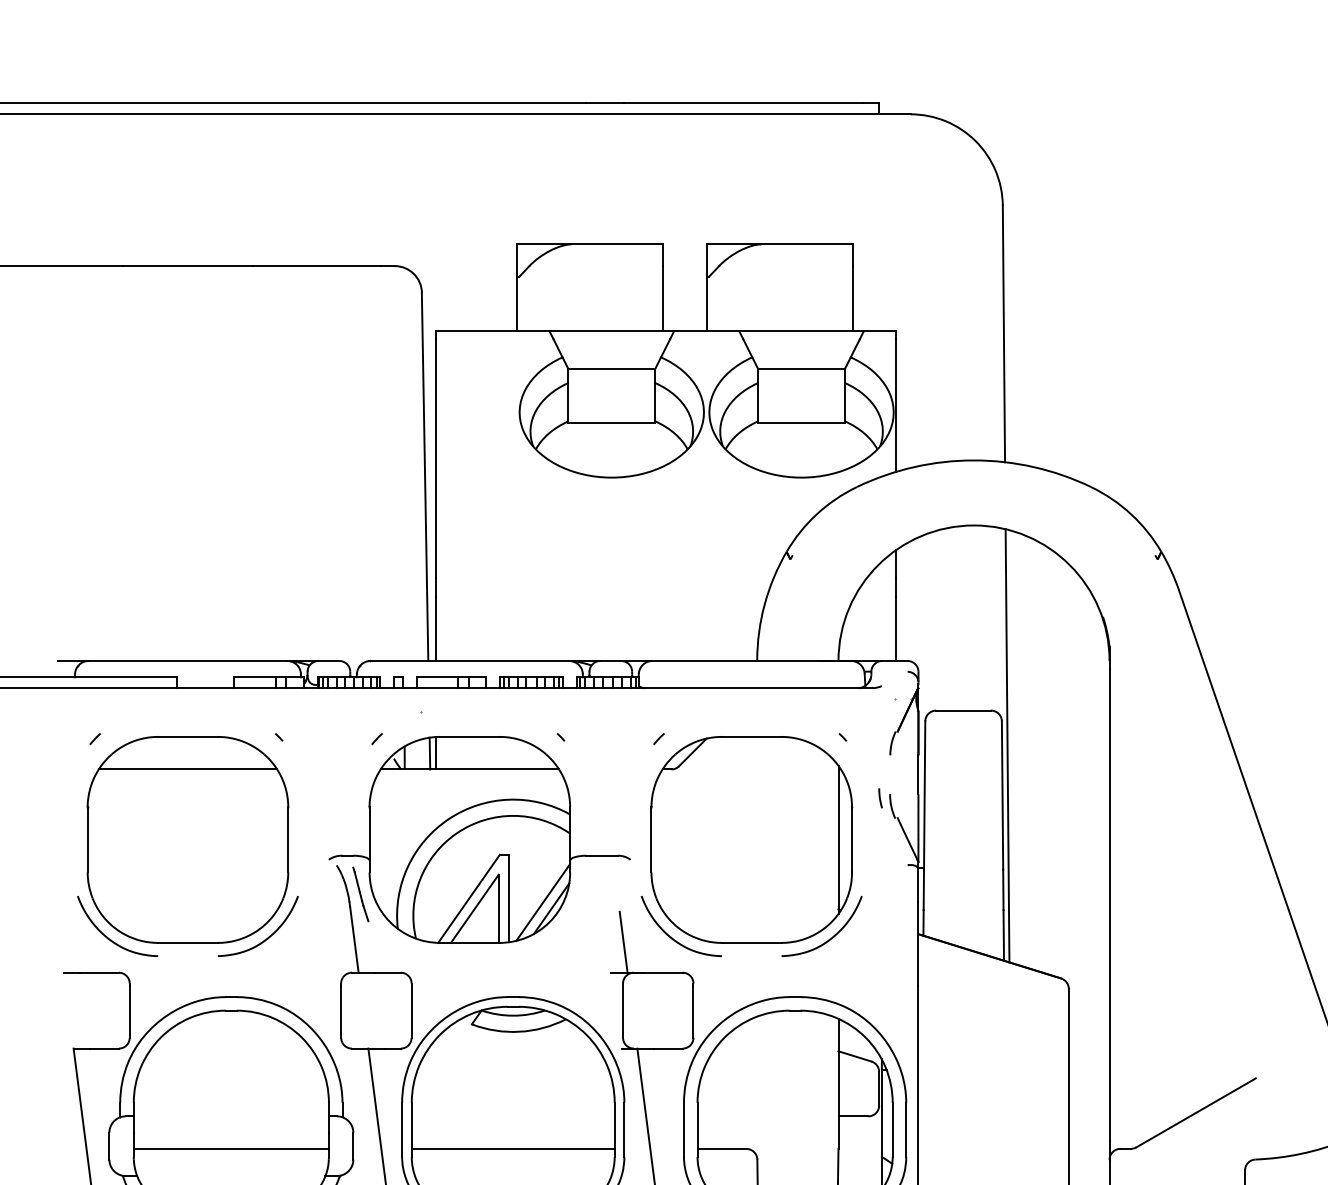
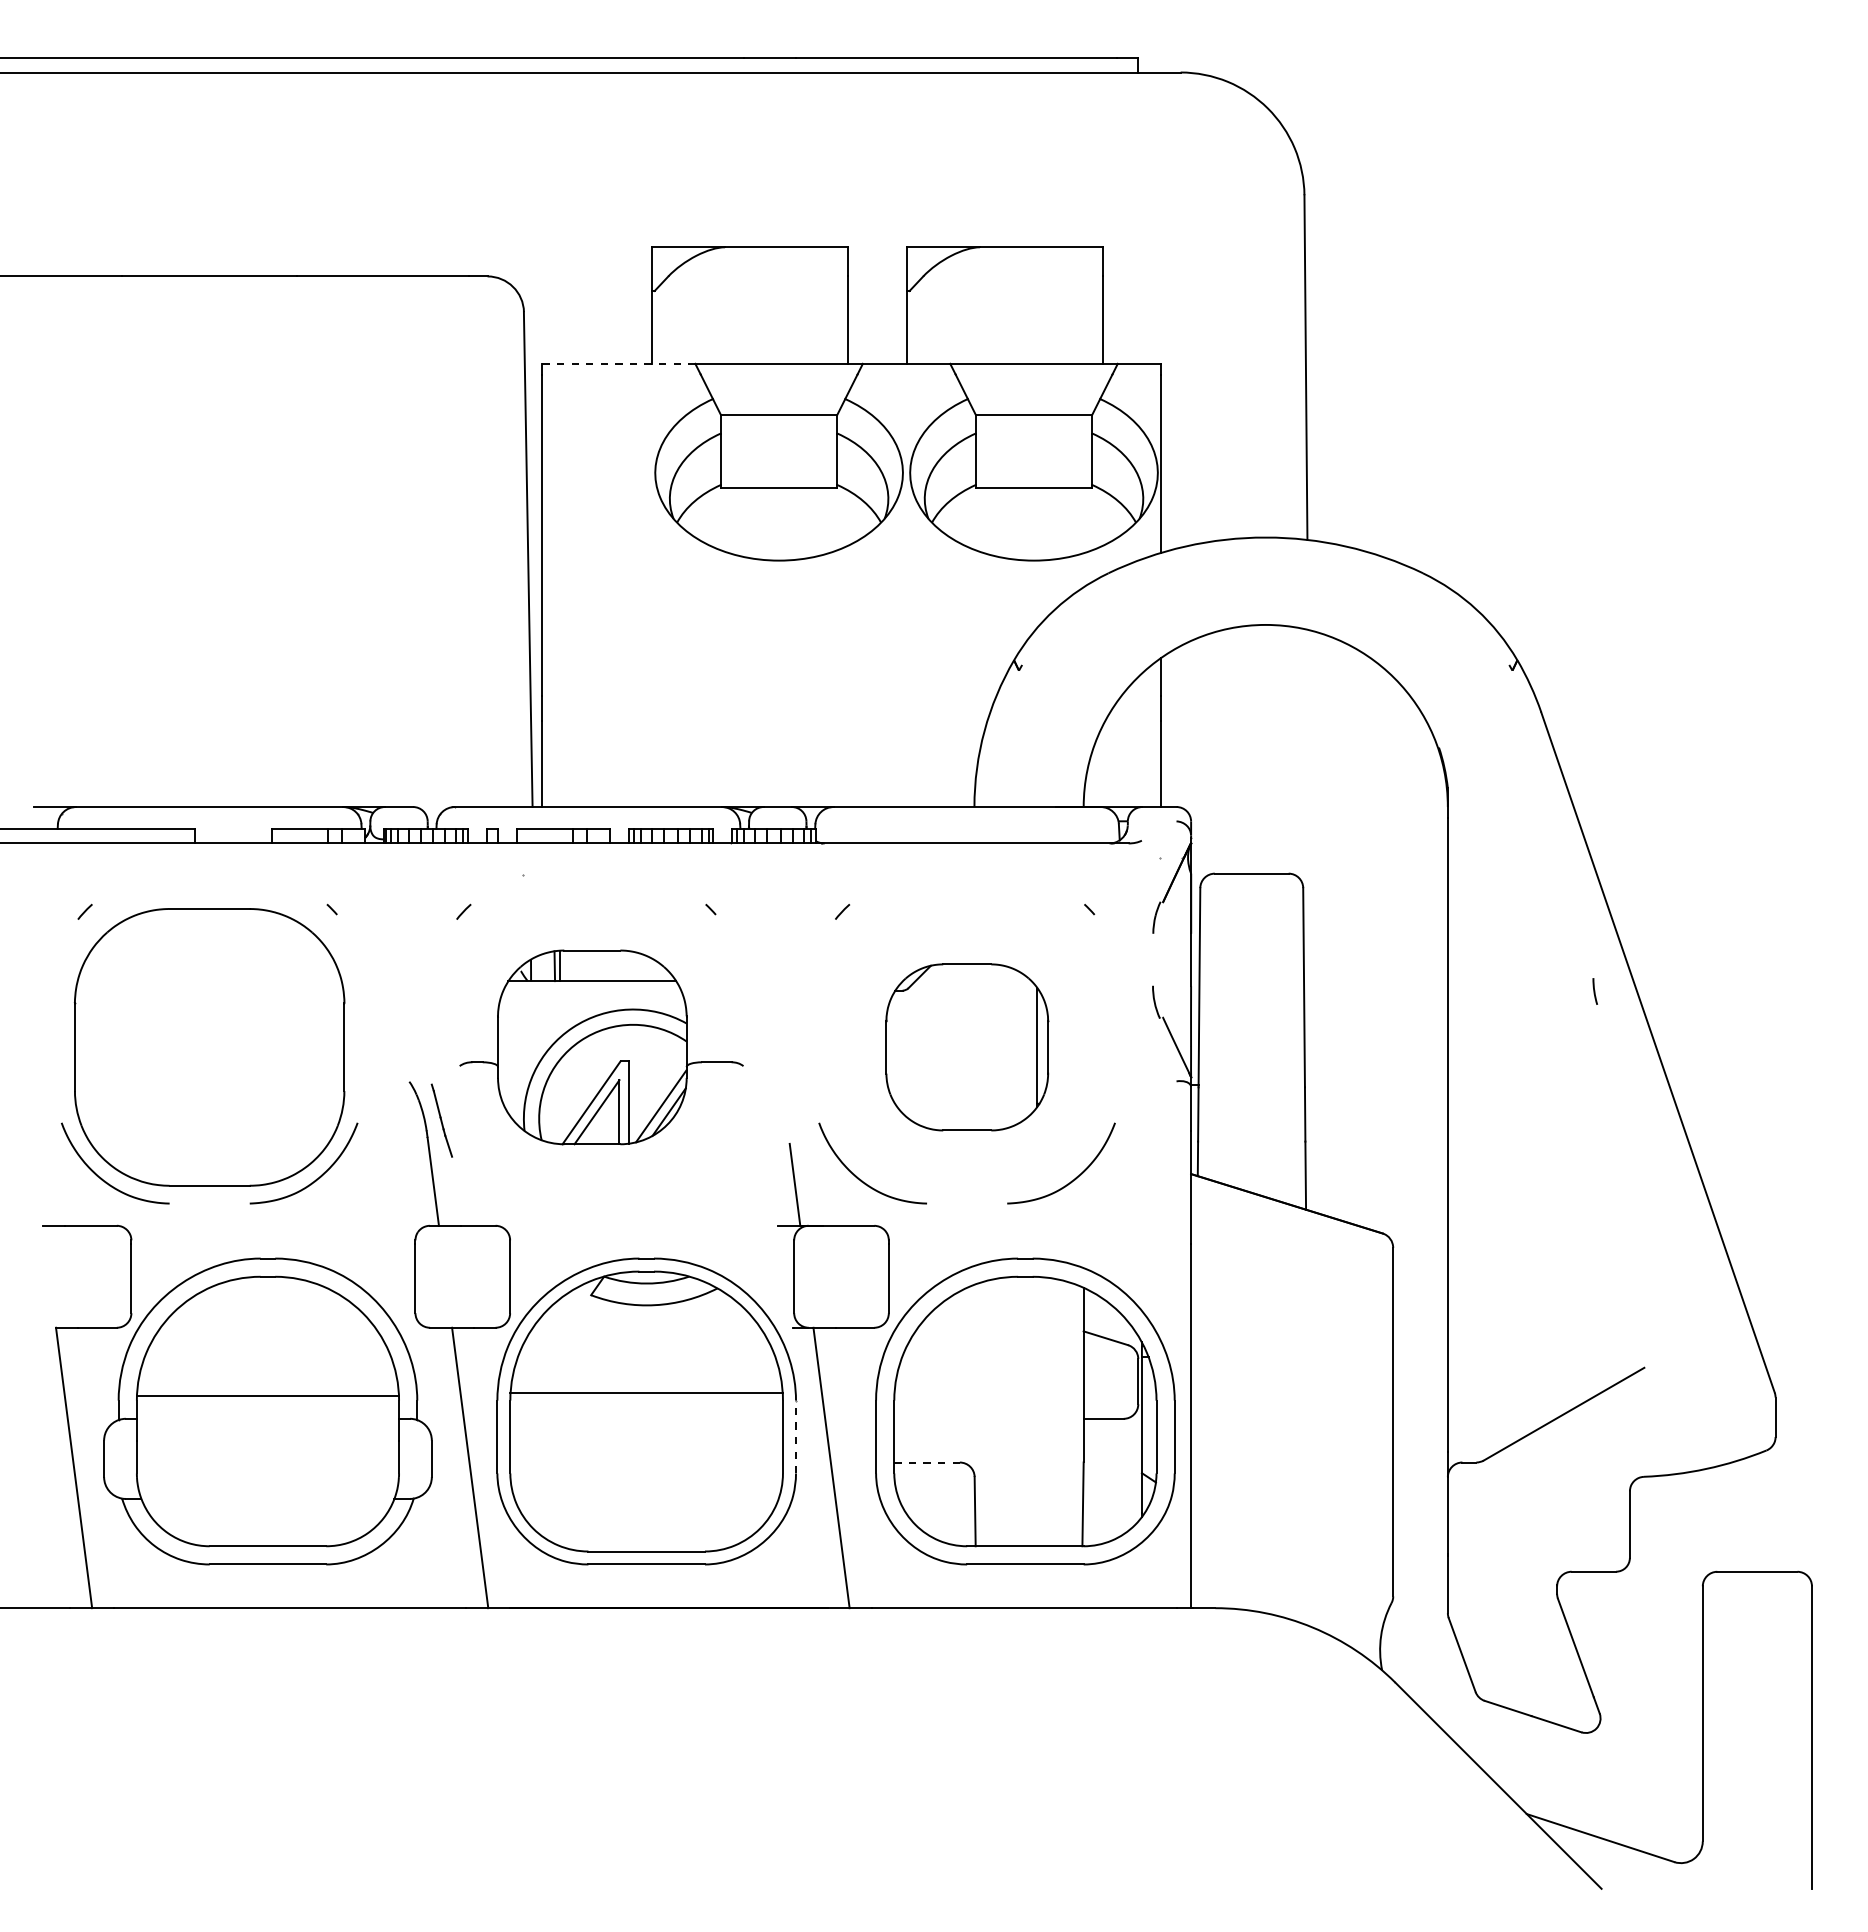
line: (493, 330) -> (619, 363), solid -> dashed
line: (1007, 745) -> (1310, 920), removed
line: (187, 769) -> (209, 952), removed
line: (880, 798) -> (1594, 991), moved
part: (479, 840) -> (601, 1047), size x0.7
part: (752, 840) -> (967, 1047), size x0.6
line: (624, 1129) -> (796, 1436), solid -> dashed
line: (231, 1148) -> (267, 1395), moved
line: (513, 1148) -> (646, 1392), moved
line: (722, 1148) -> (927, 1462), solid -> dashed

